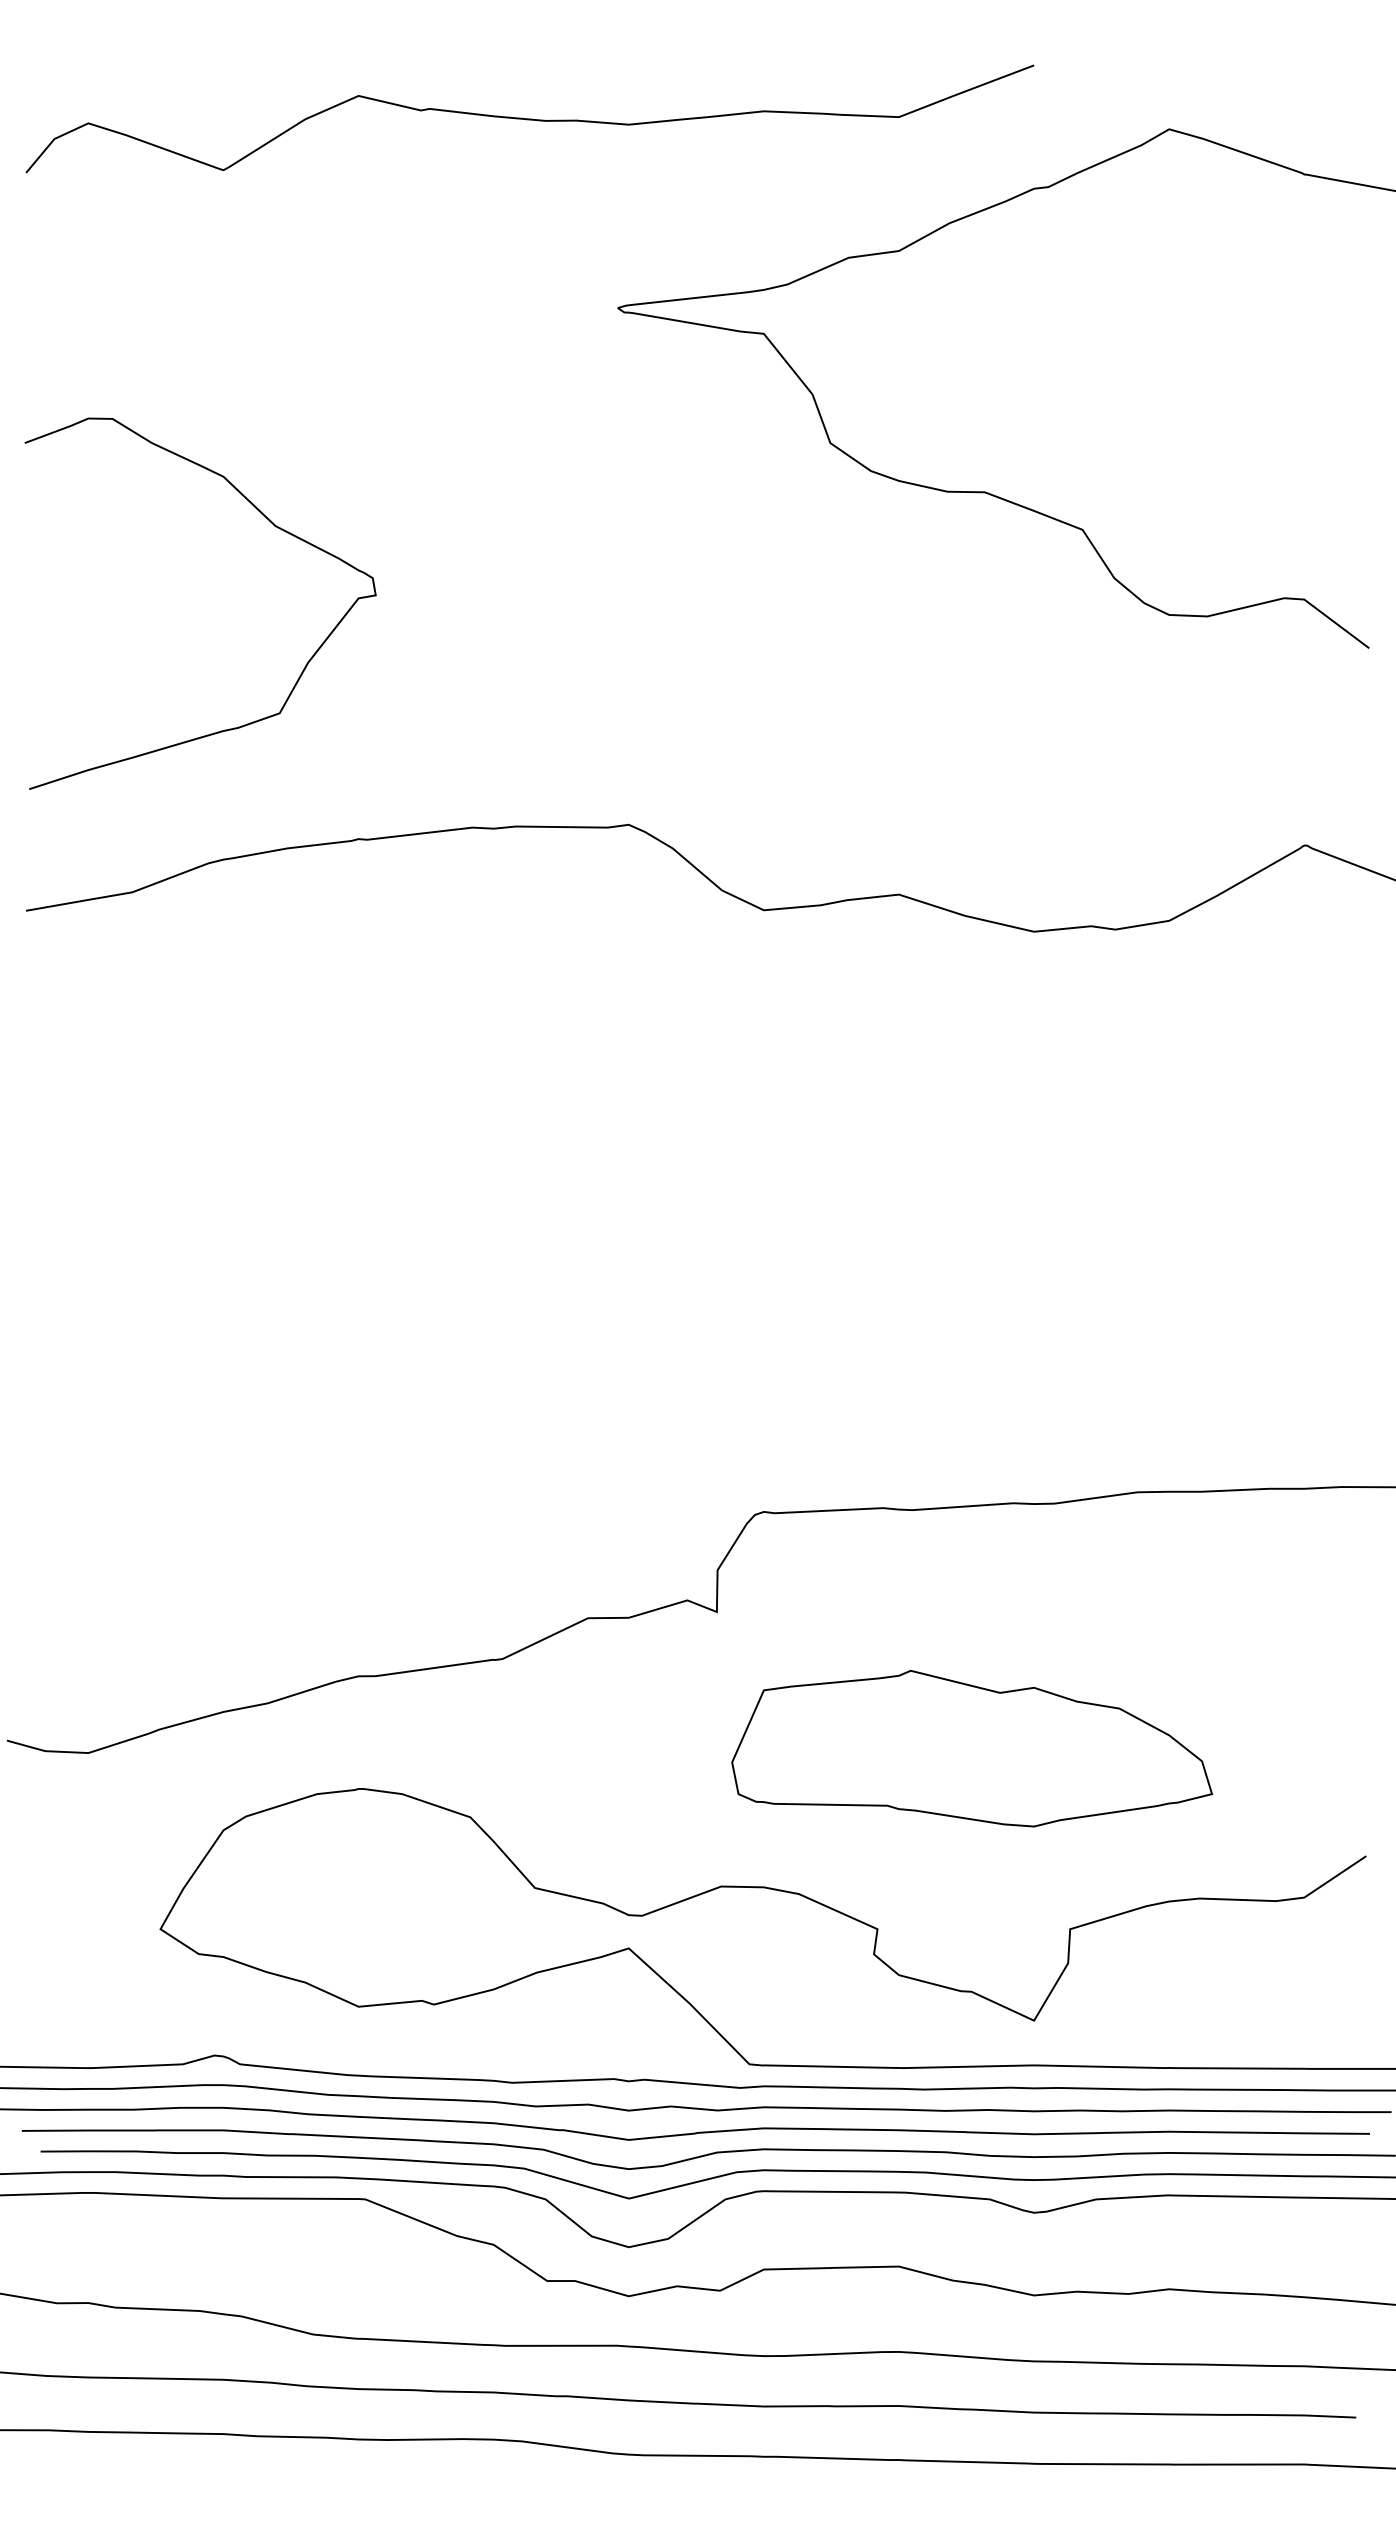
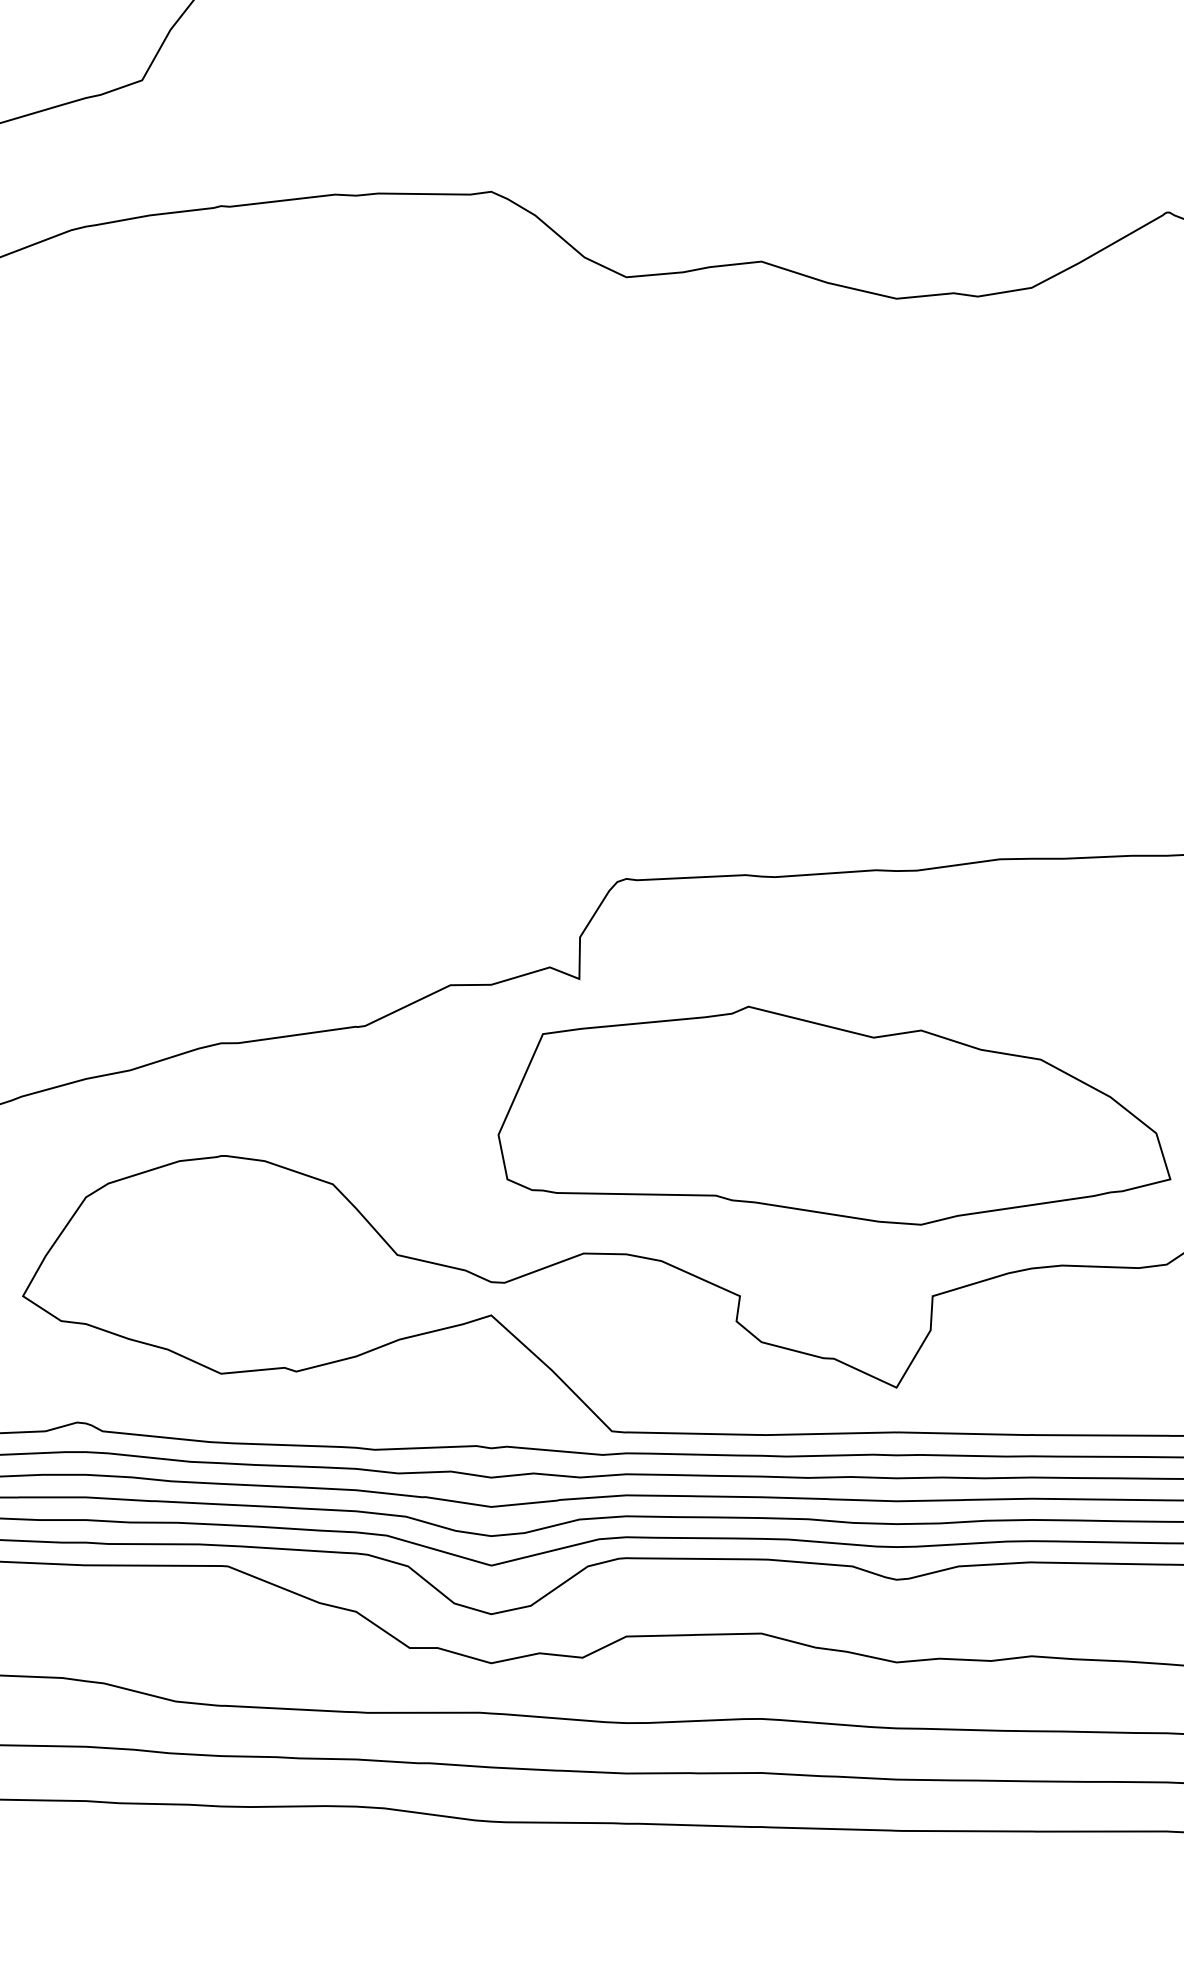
part: (972, 1748) -> (835, 1115), size x1.4

